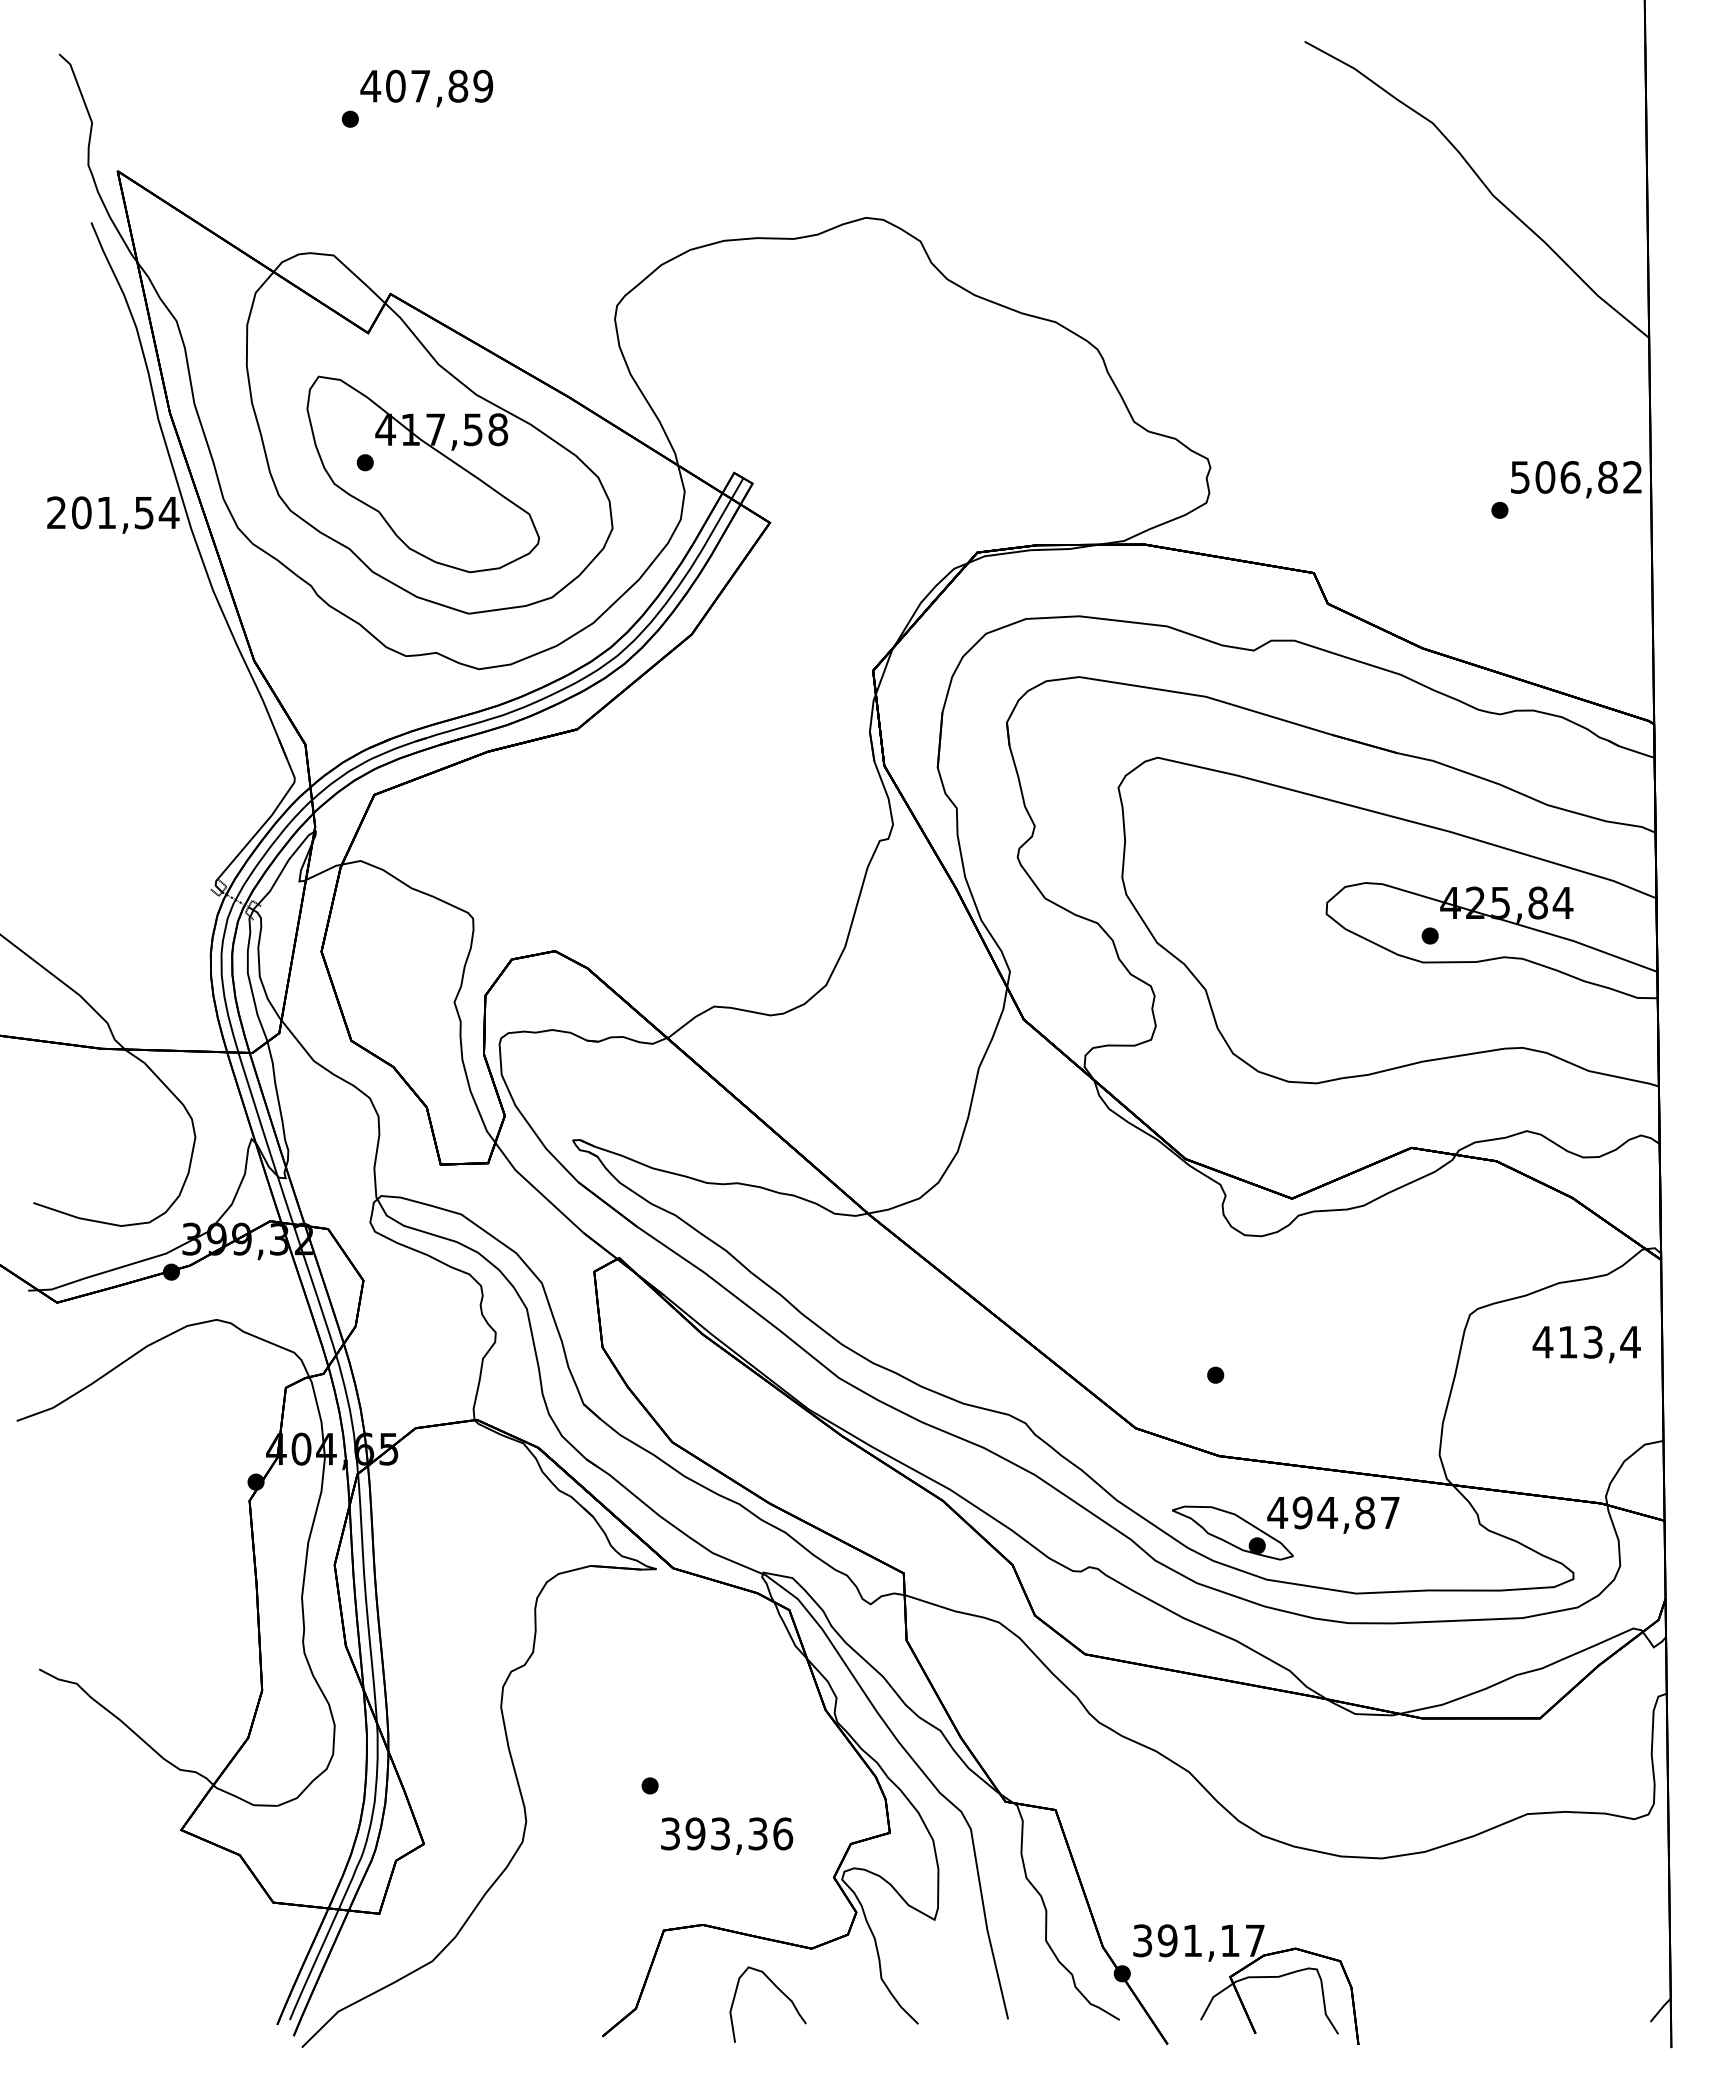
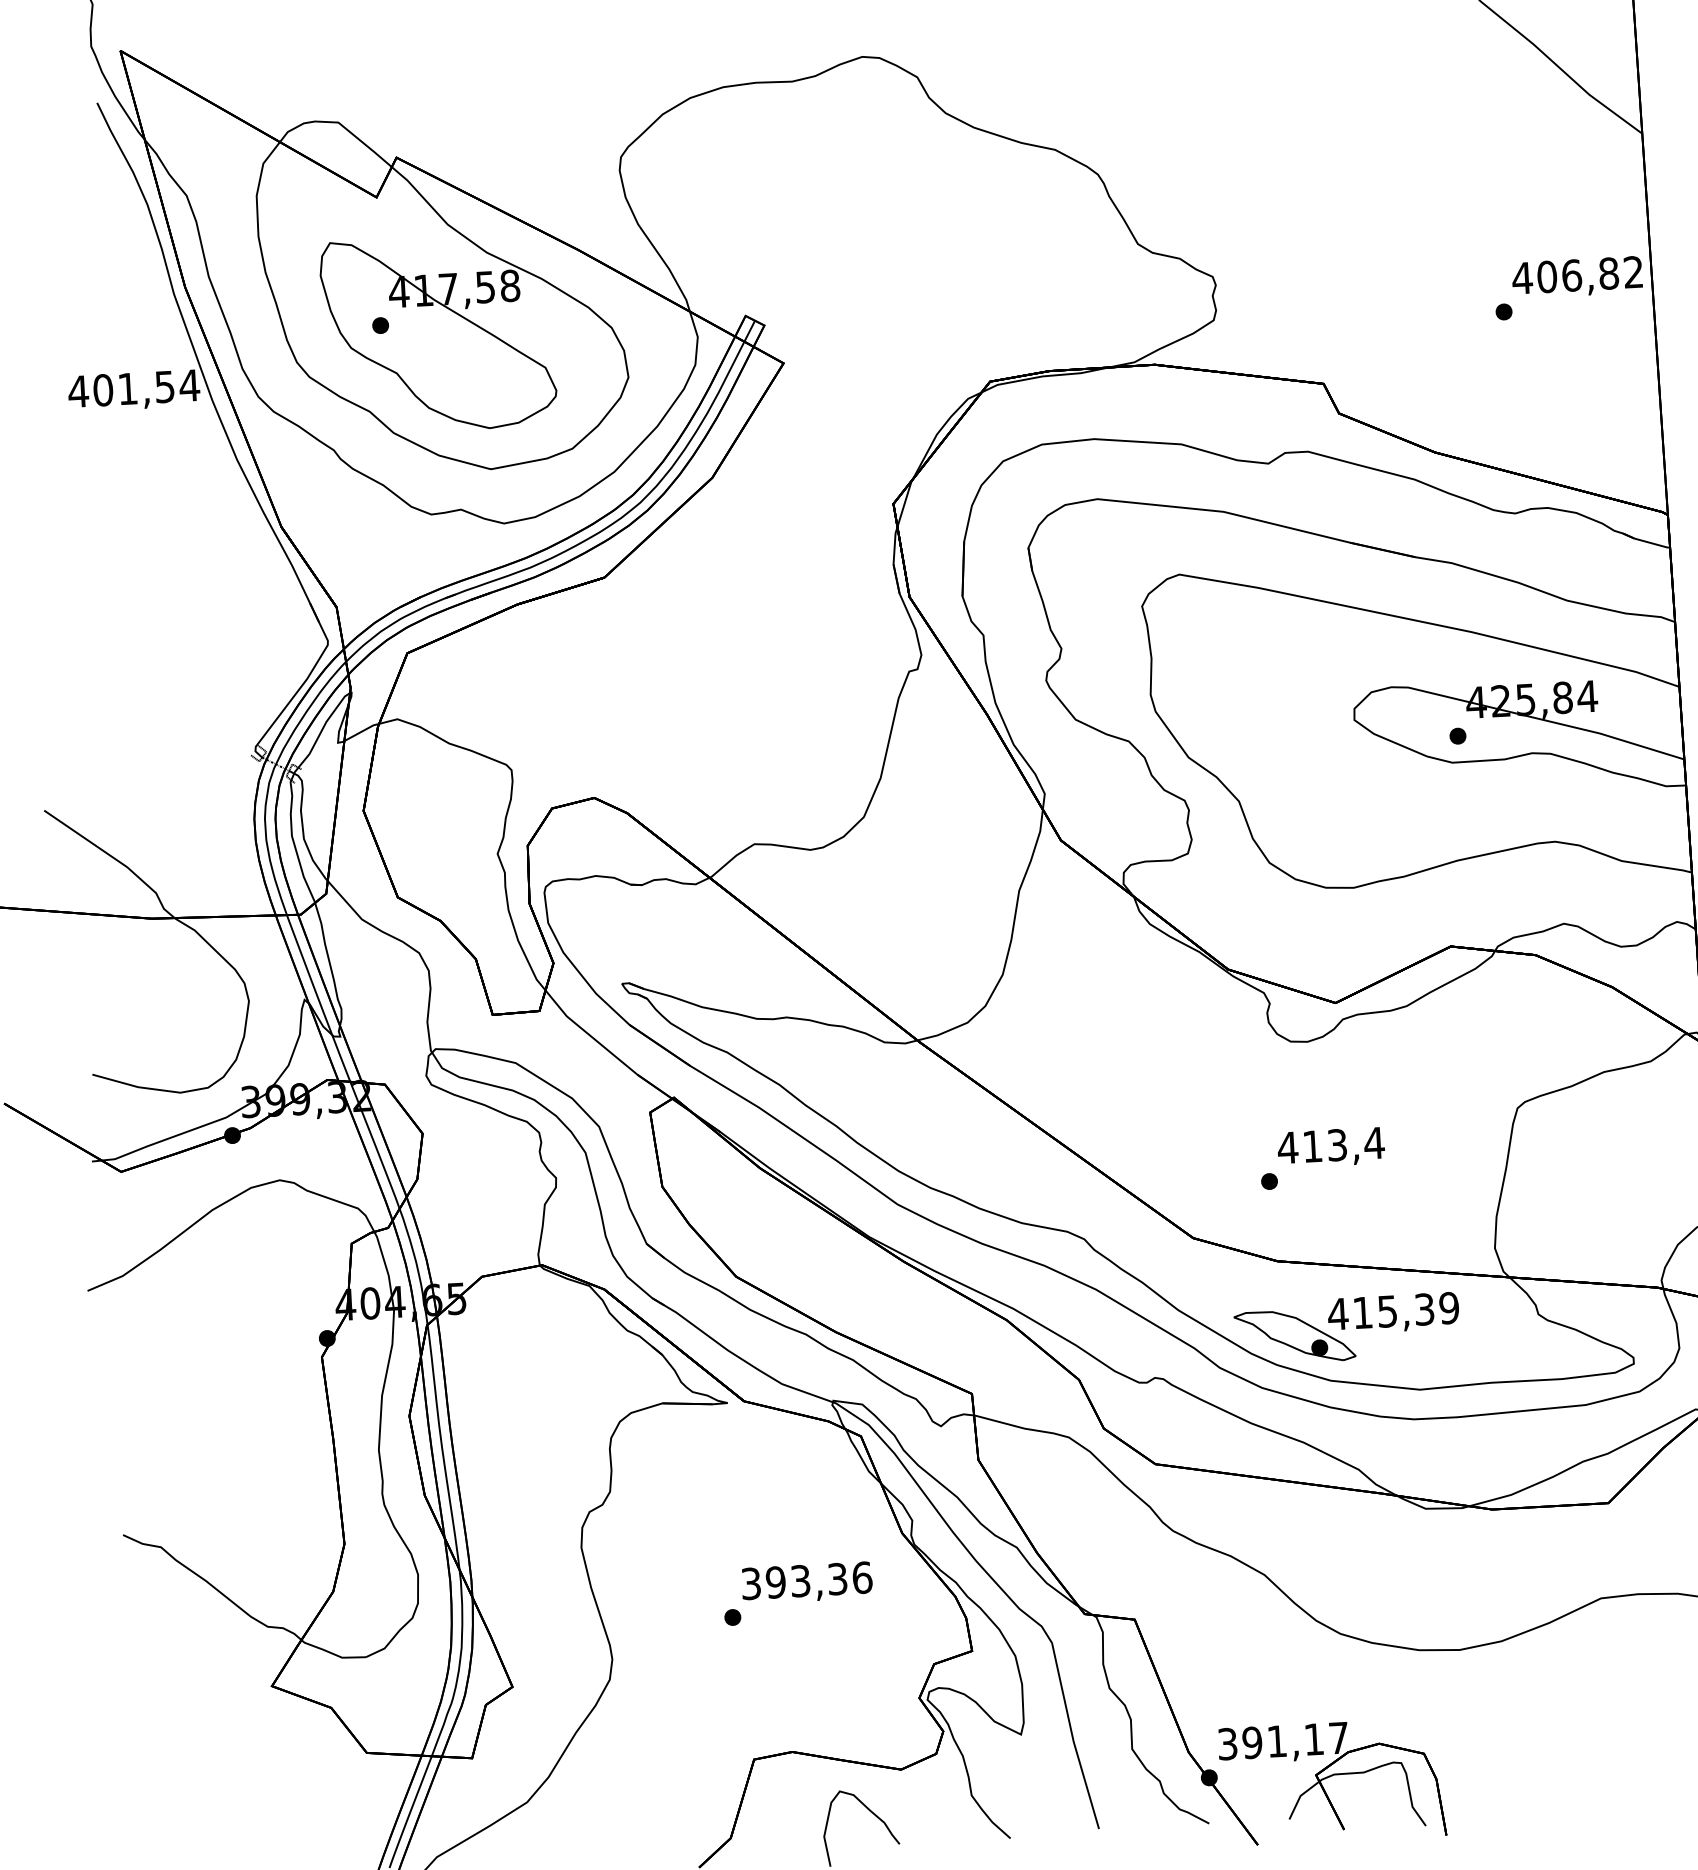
text: (1519, 477) -> (1521, 278), 506,82 -> 406,82
text: (56, 512) -> (78, 391), 201,54 -> 401,54
text: (1586, 1344) -> (1330, 1147), moved
text: (1345, 1512) -> (1405, 1310), 494,87 -> 415,39
text: (727, 1835) -> (807, 1582), moved

